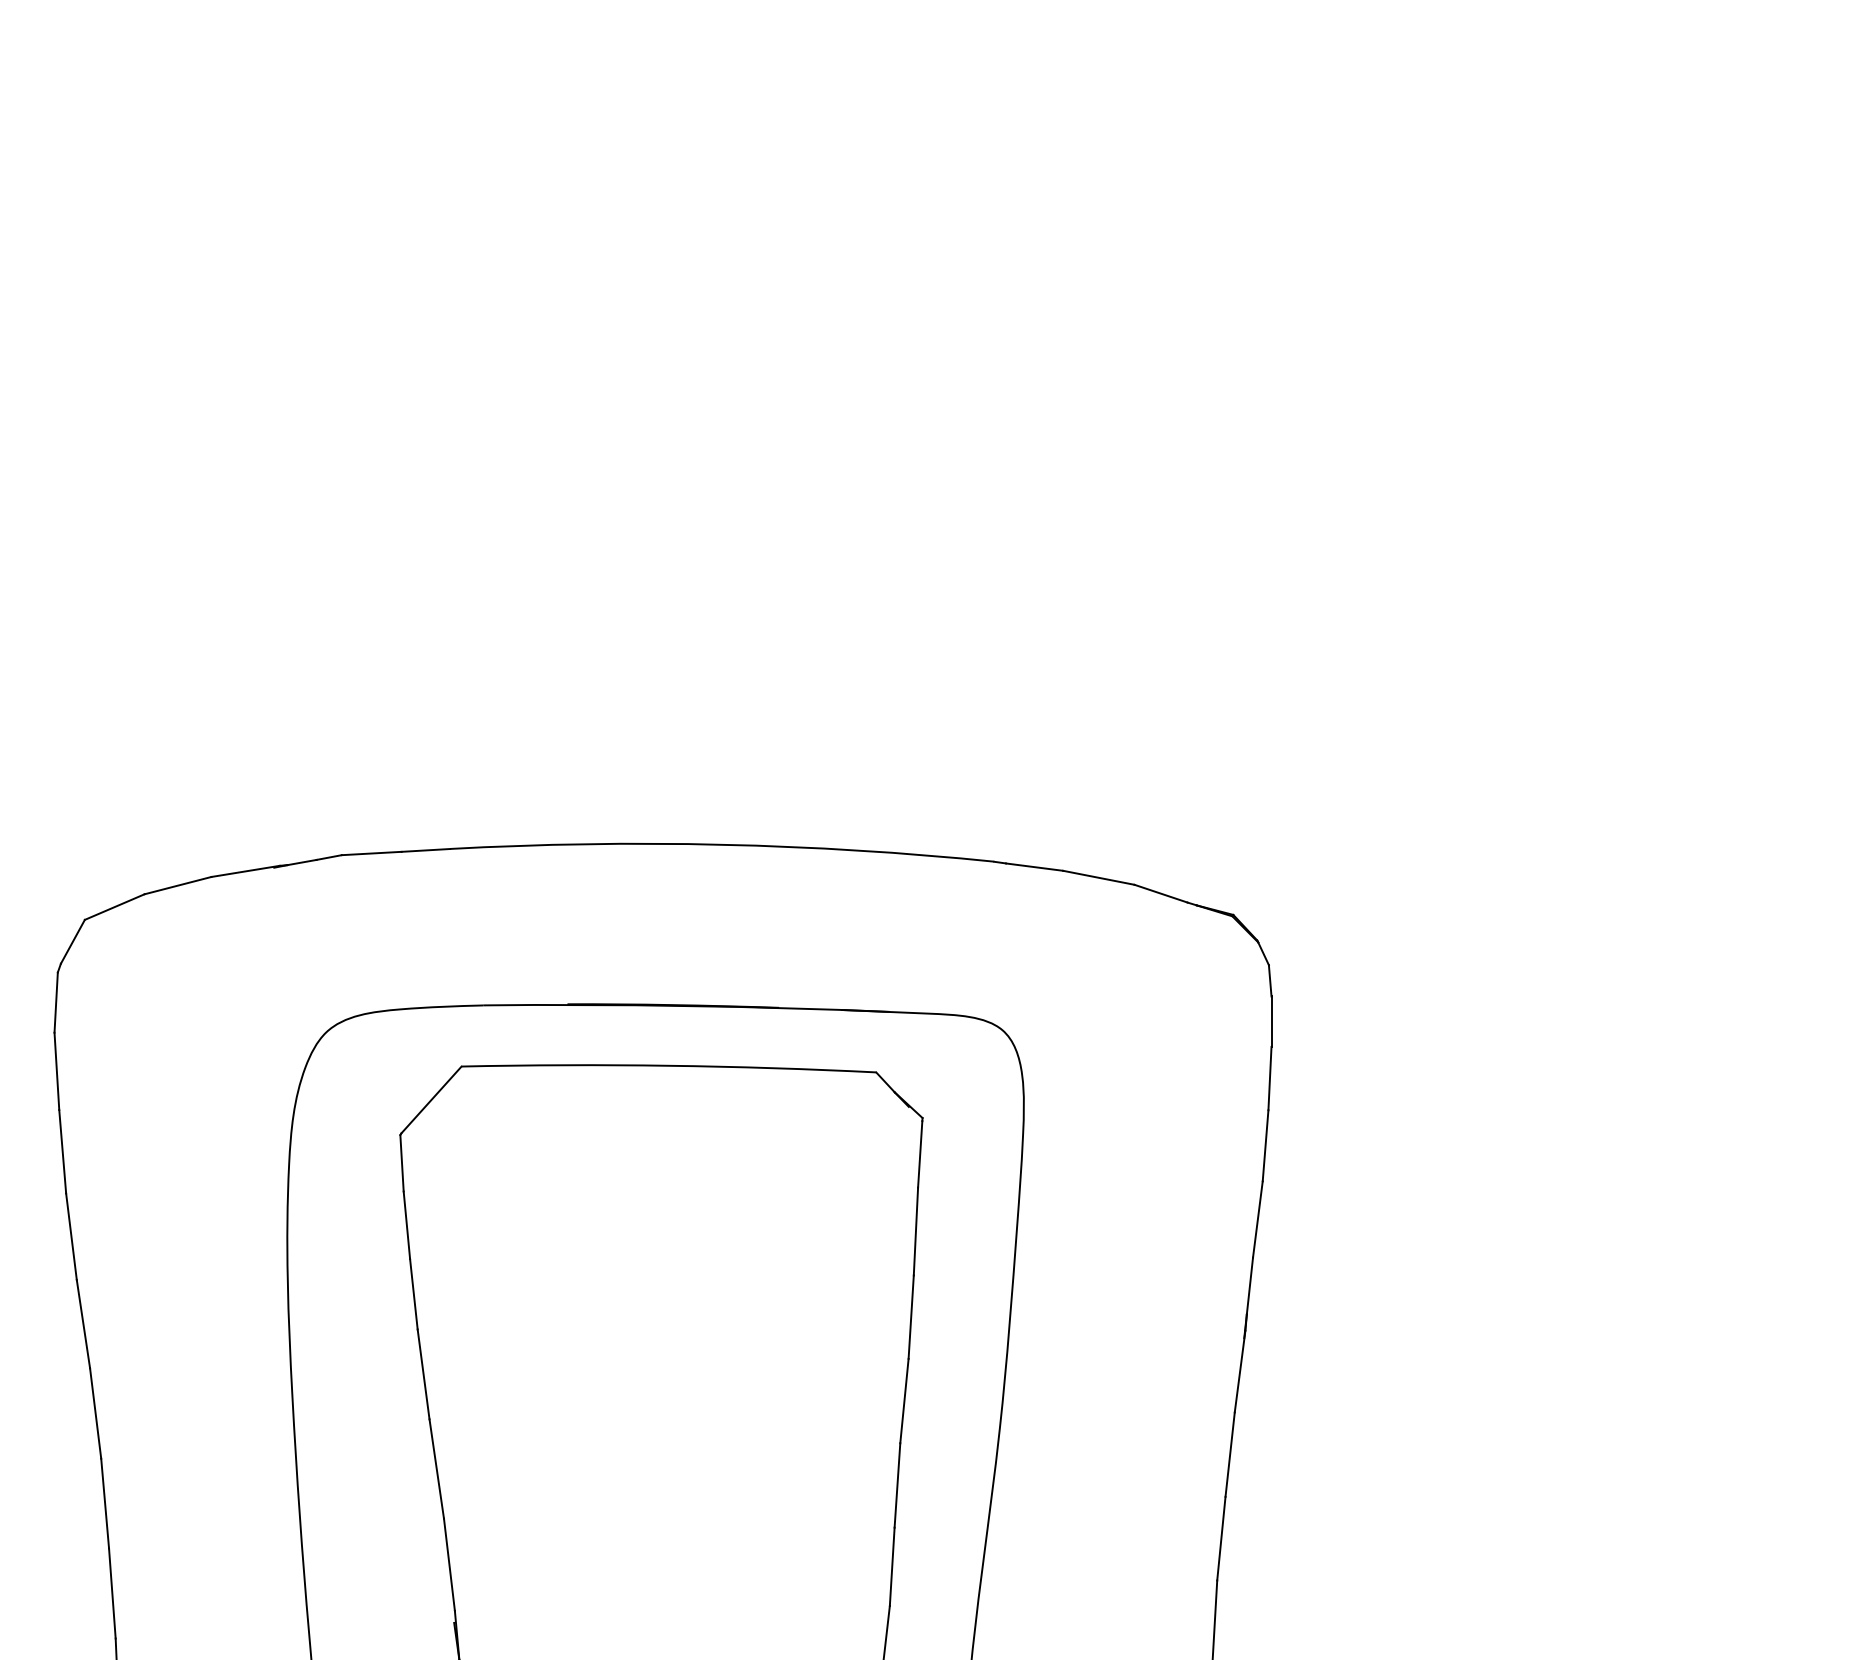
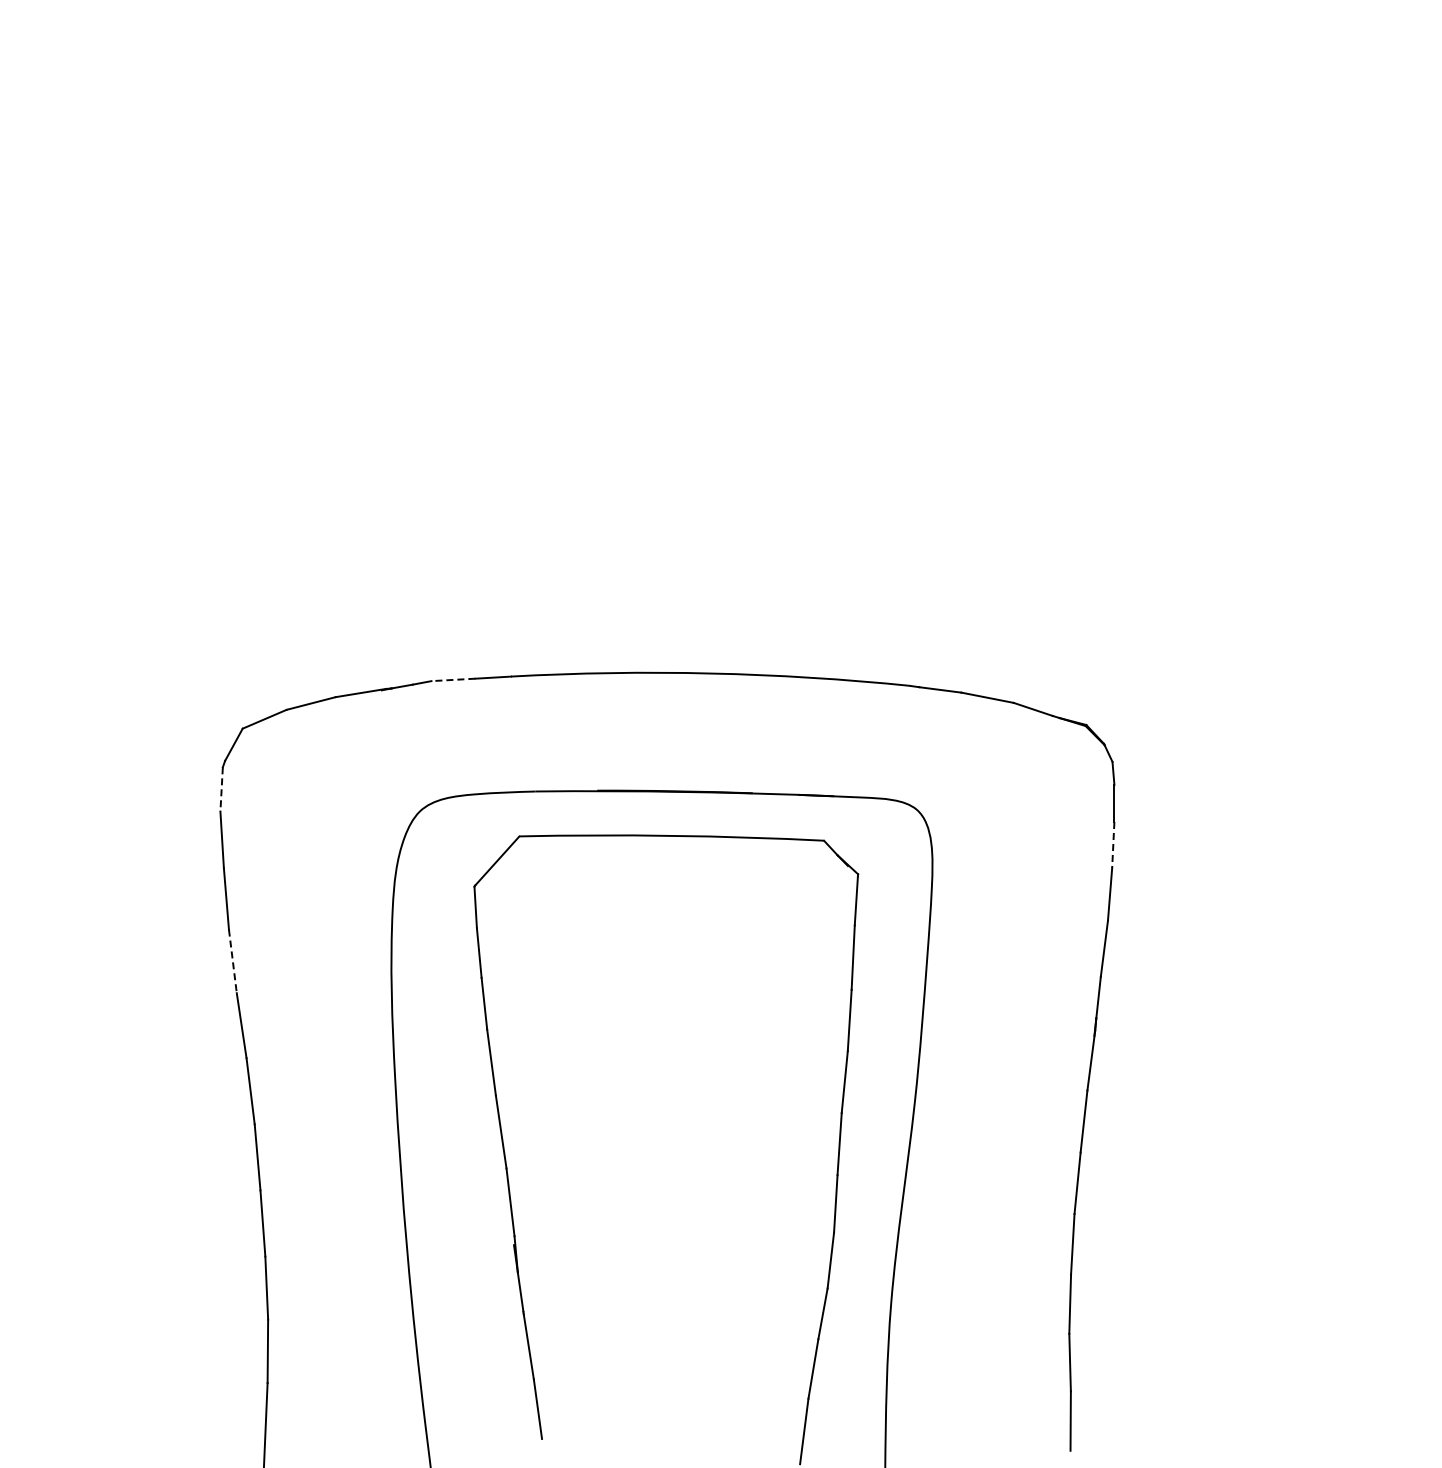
line: (371, 852) -> (453, 679), solid -> dashed
line: (55, 1002) -> (221, 789), solid -> dashed
line: (1270, 1078) -> (1113, 845), solid -> dashed
line: (70, 1236) -> (232, 961), solid -> dashed

